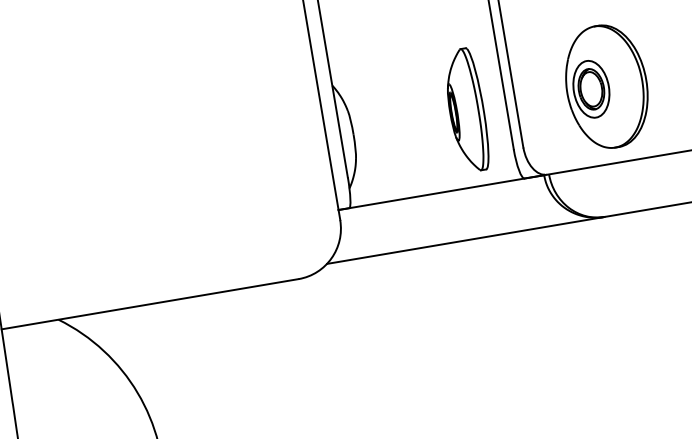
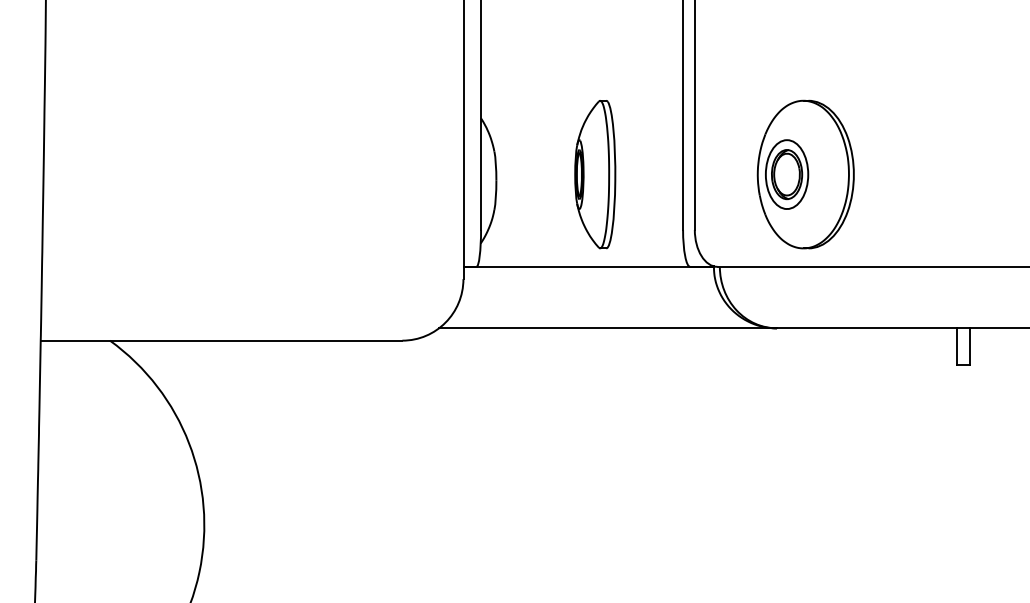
part: (466, 110) -> (595, 174), moved

